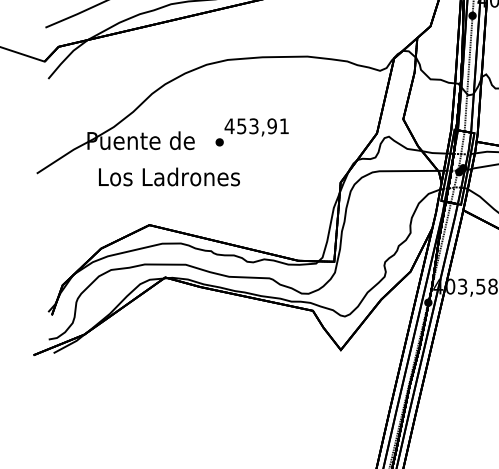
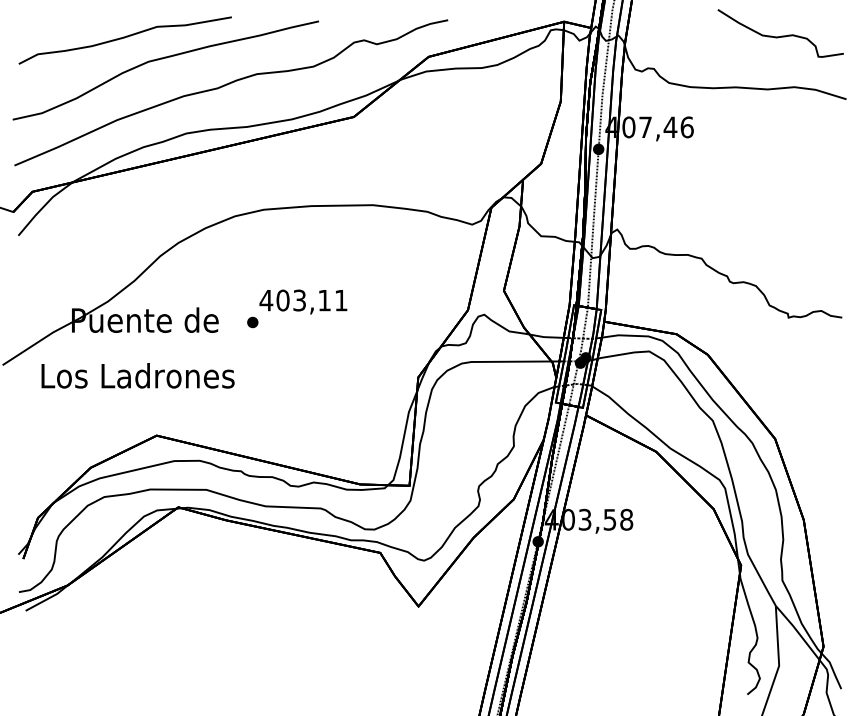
text: (256, 126) -> (303, 300), 453,91 -> 403,11
text: (169, 176) -> (137, 375), moved

